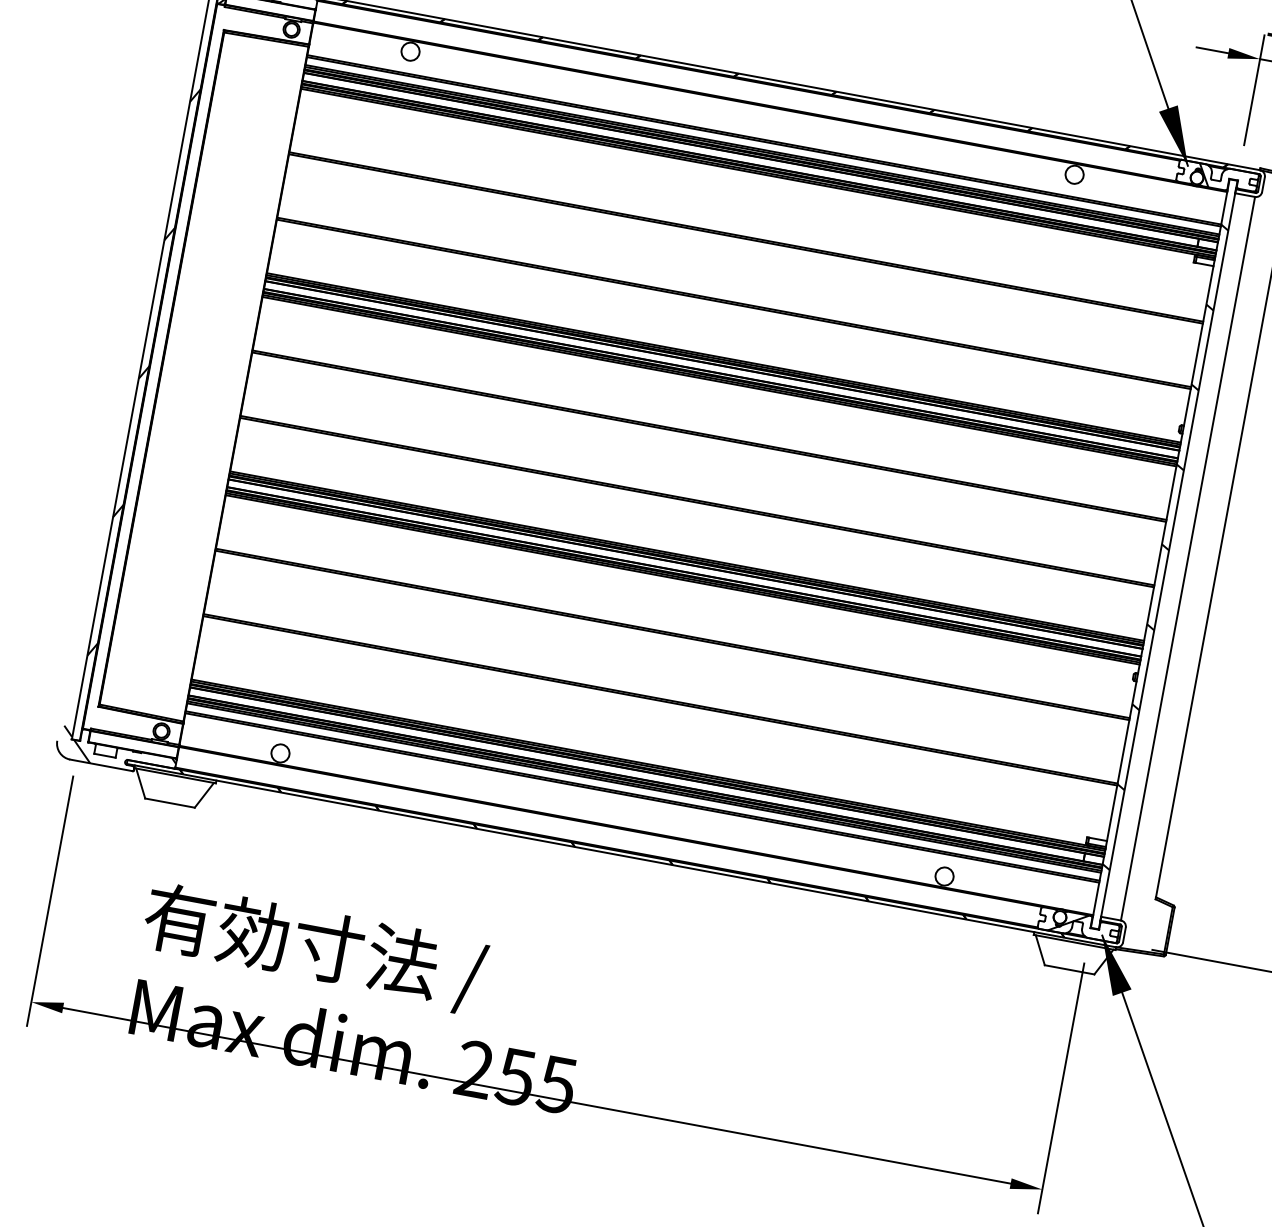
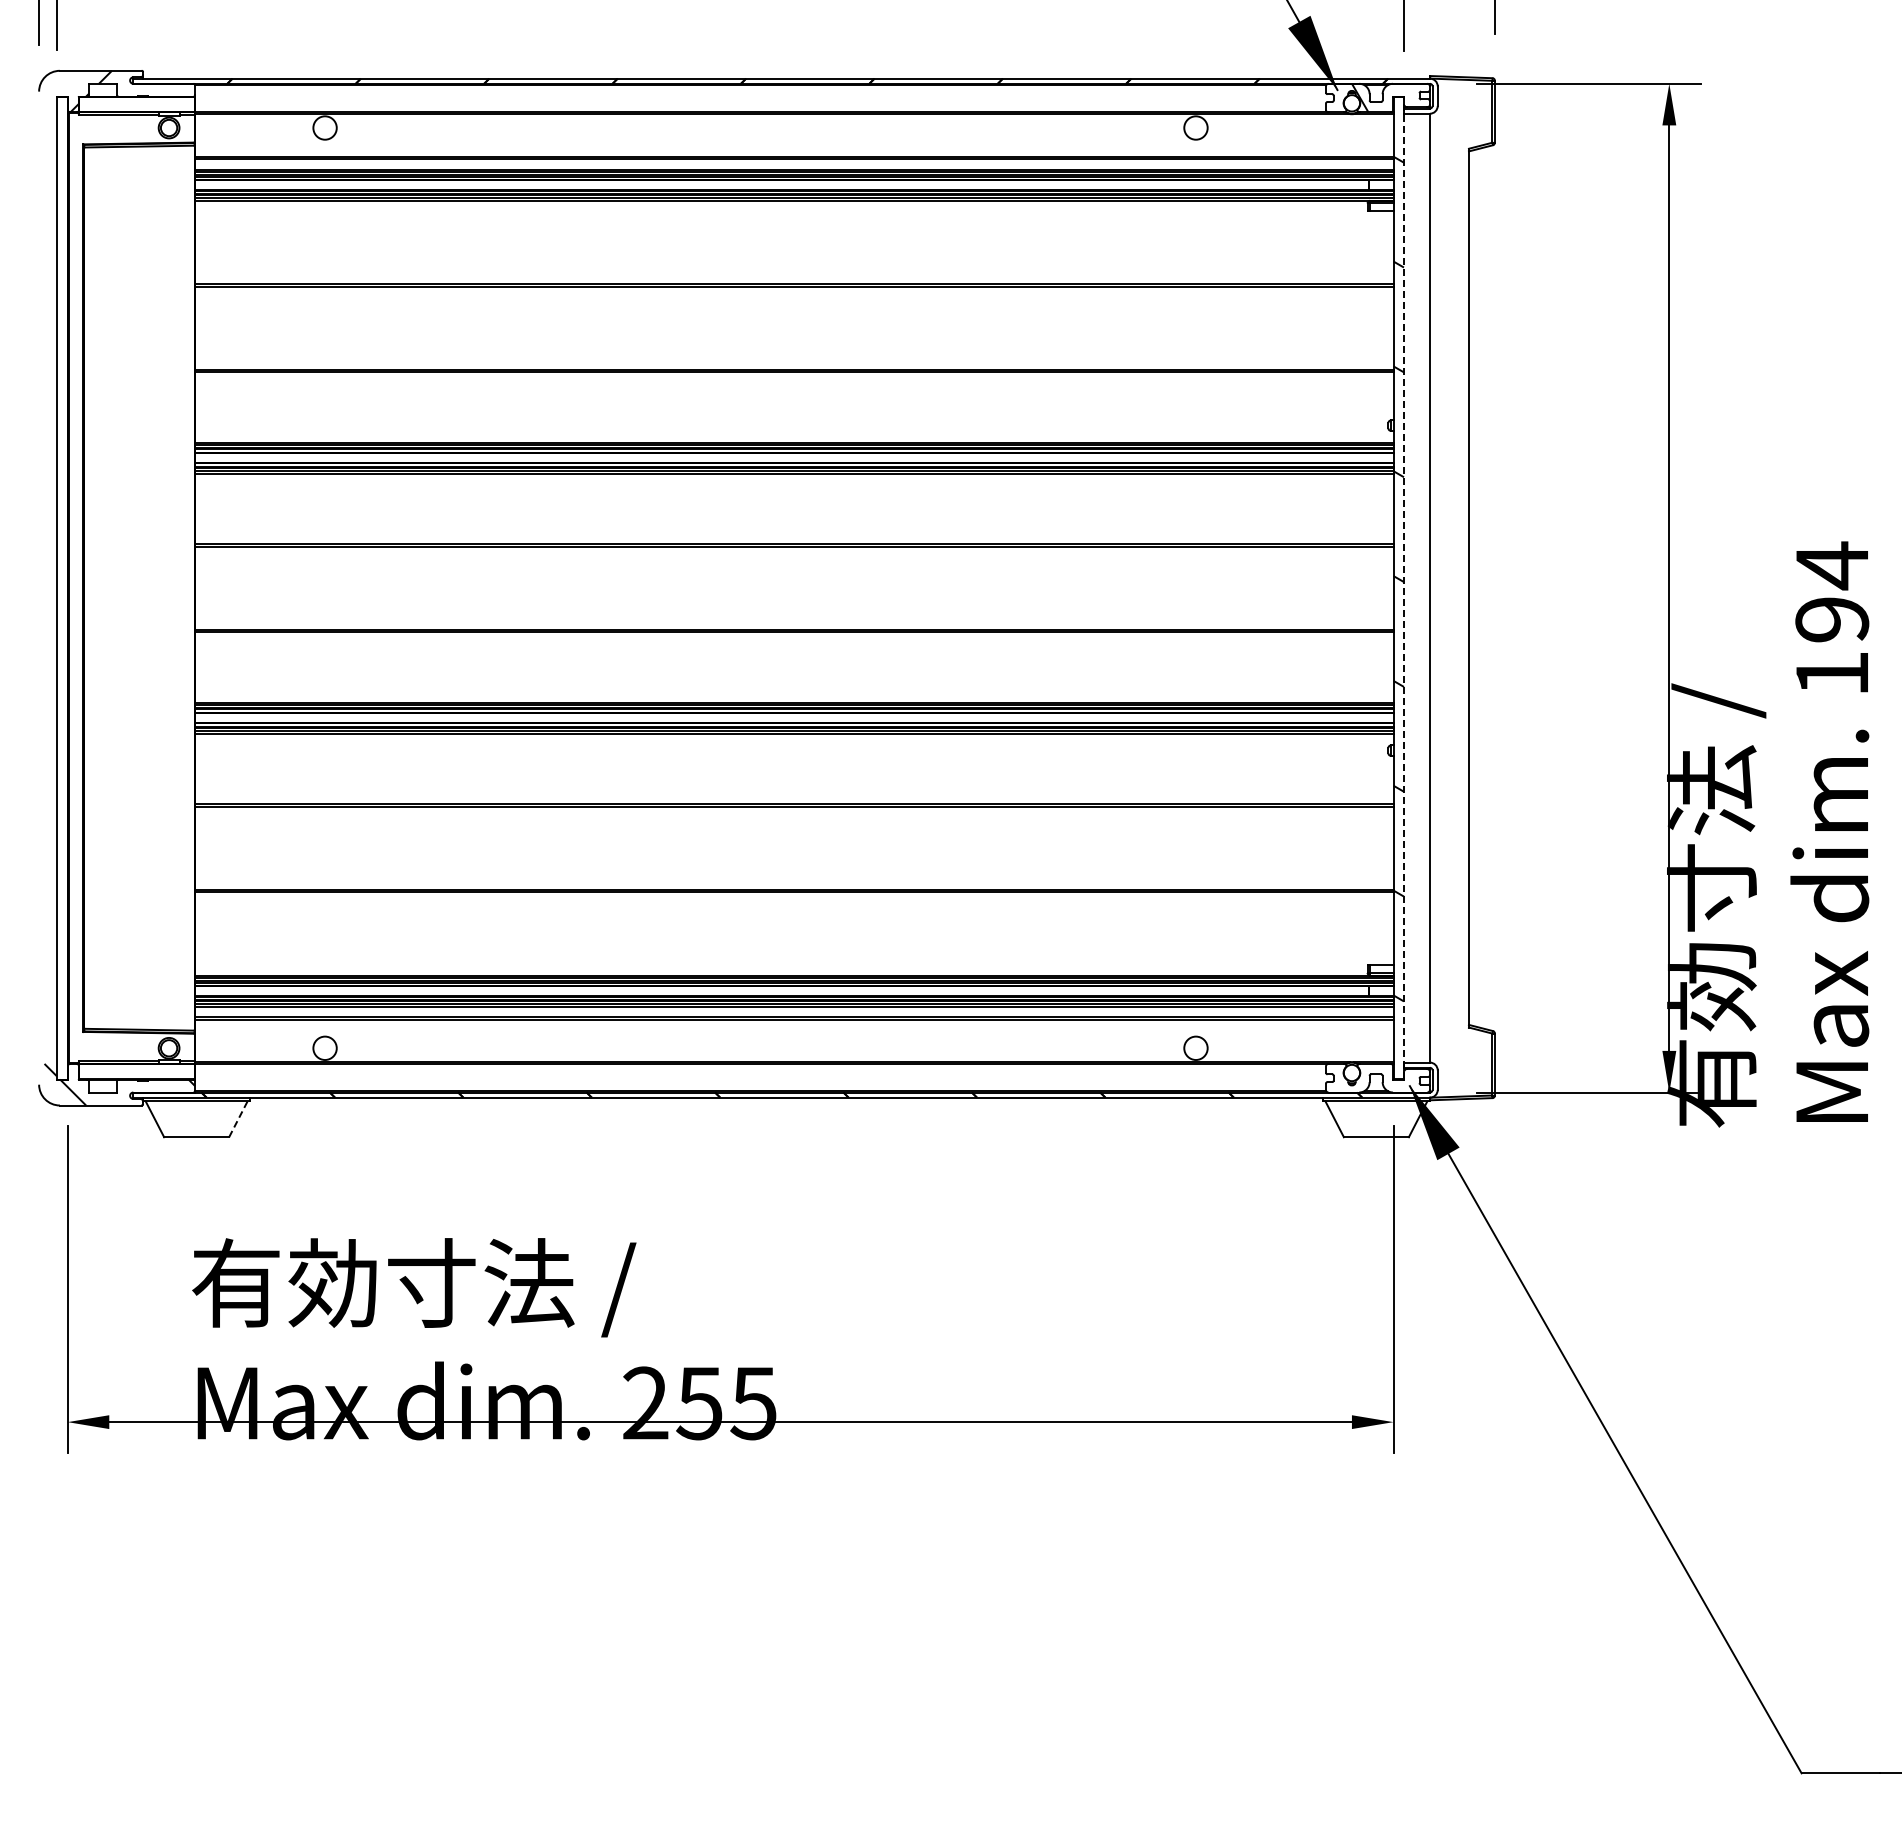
hatch: (143, 372) -> (62, 597), removed
line: (1167, 555) -> (1403, 588), solid -> dashed
line: (204, 794) -> (238, 1118), solid -> dashed
hatch: (1068, 922) -> (1363, 1077), removed

